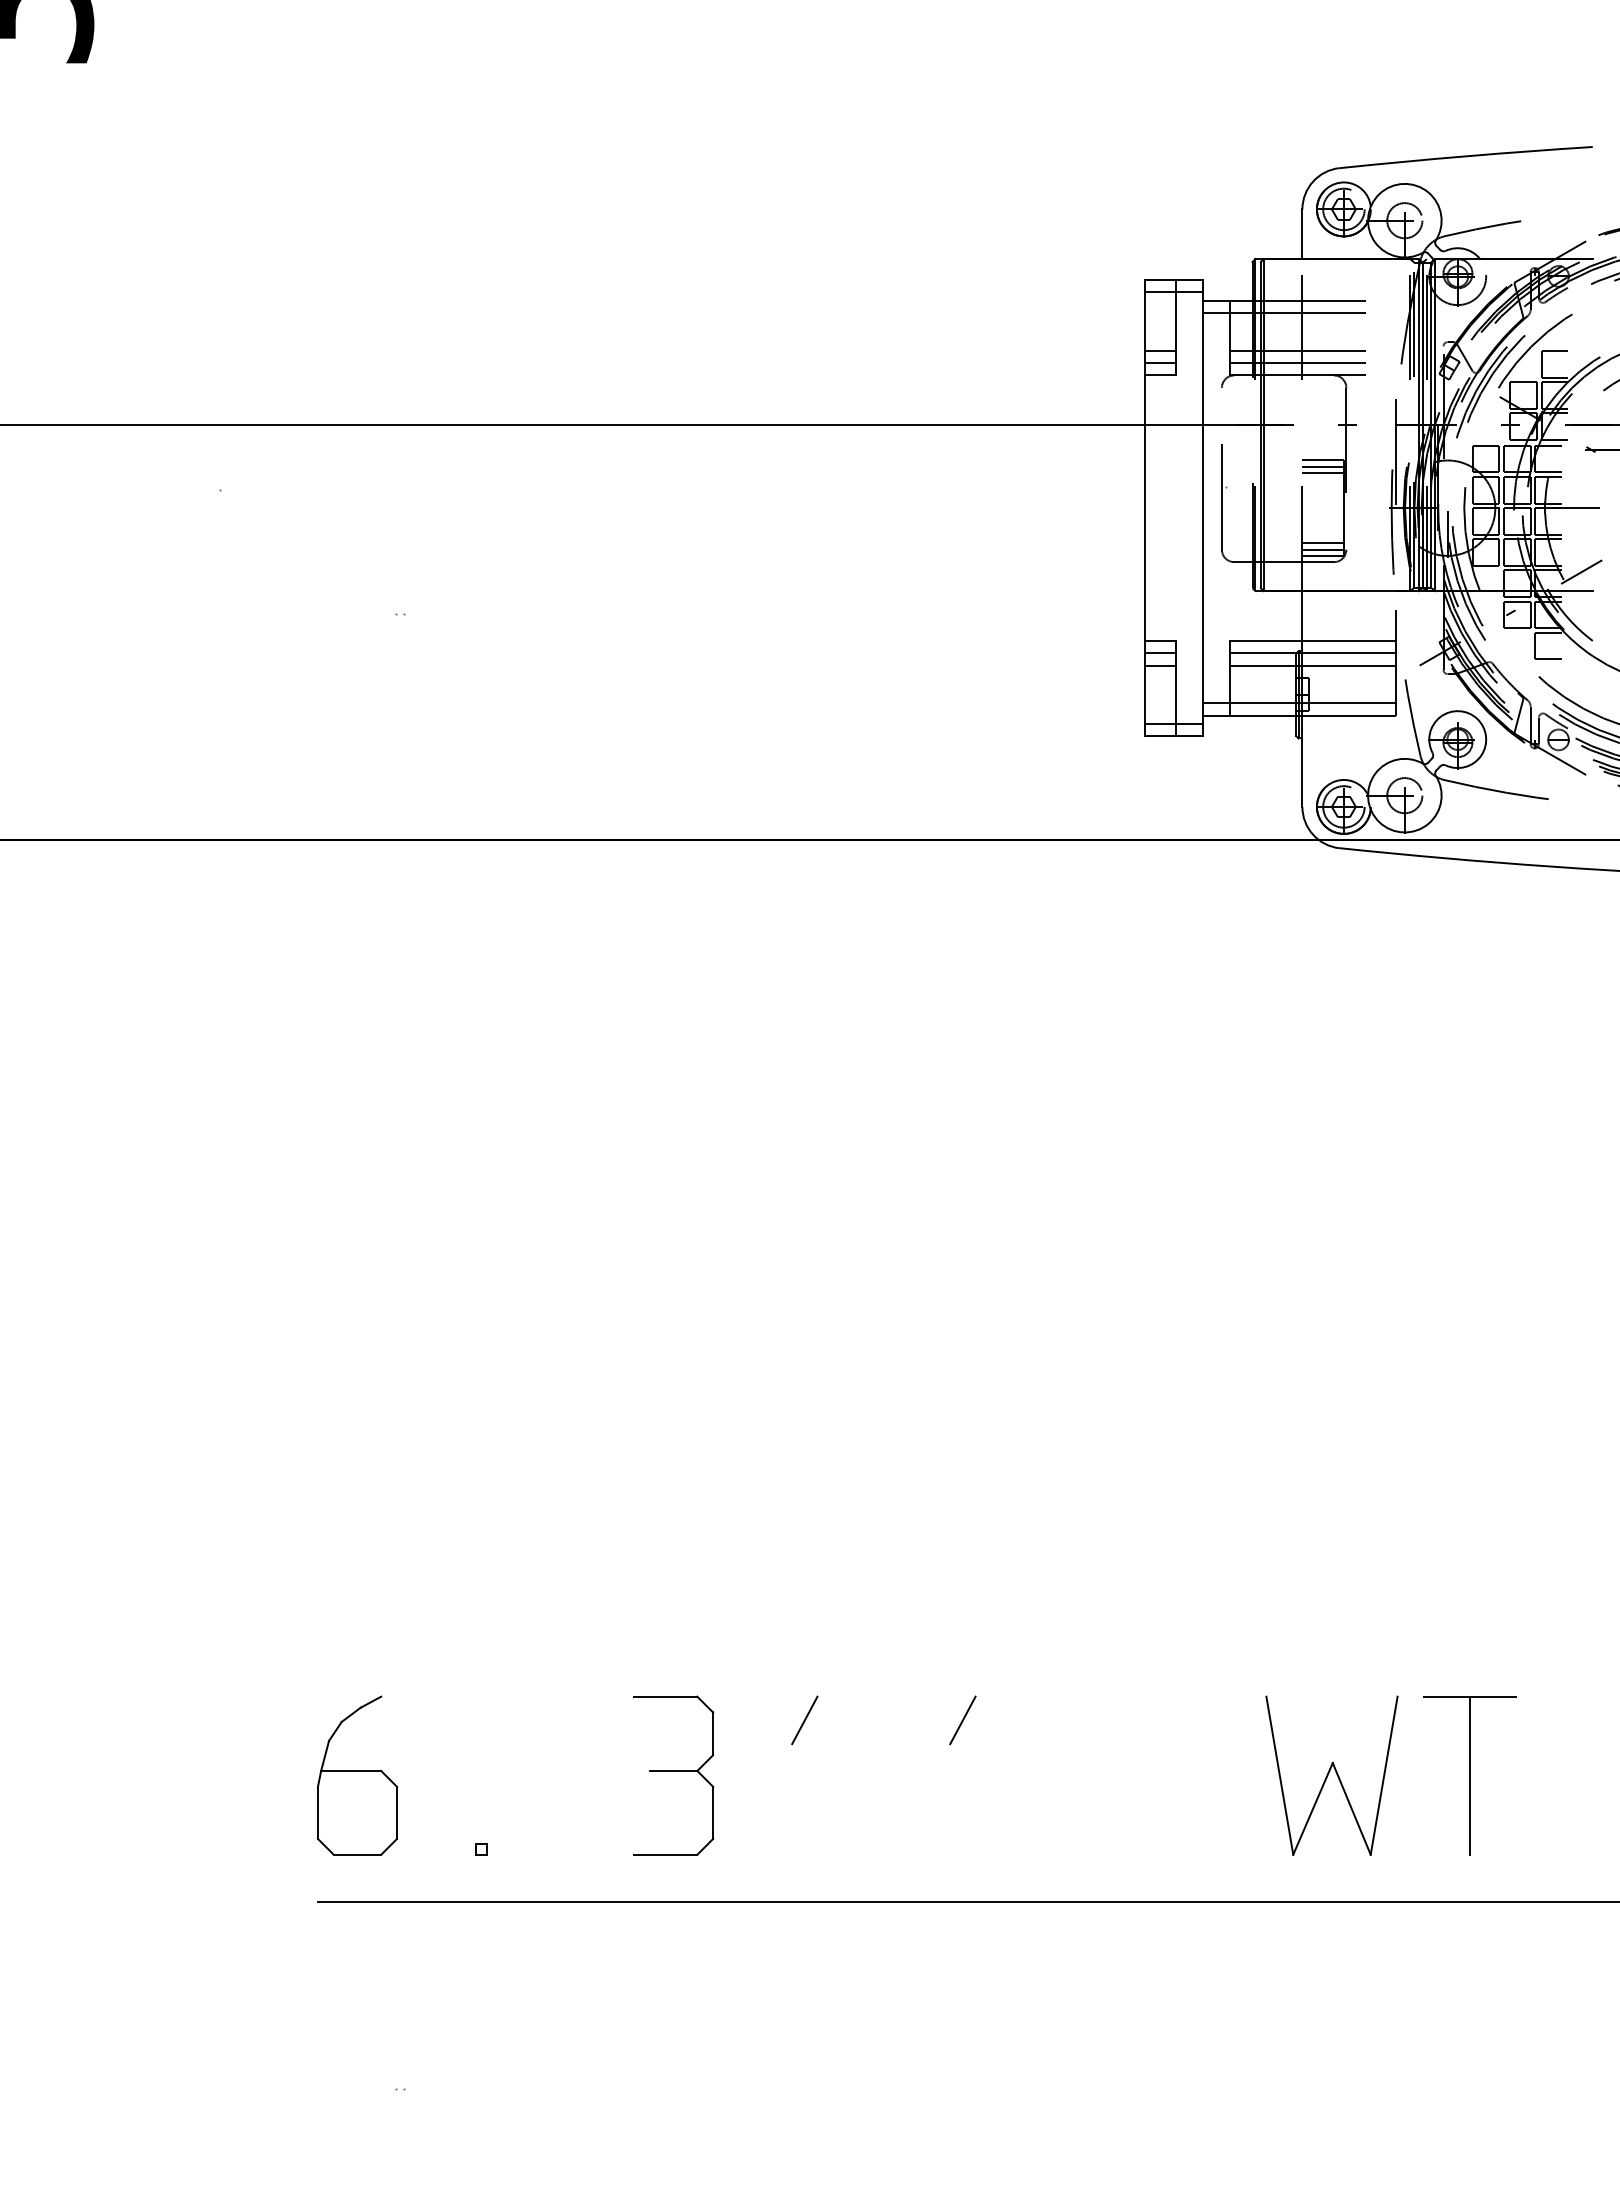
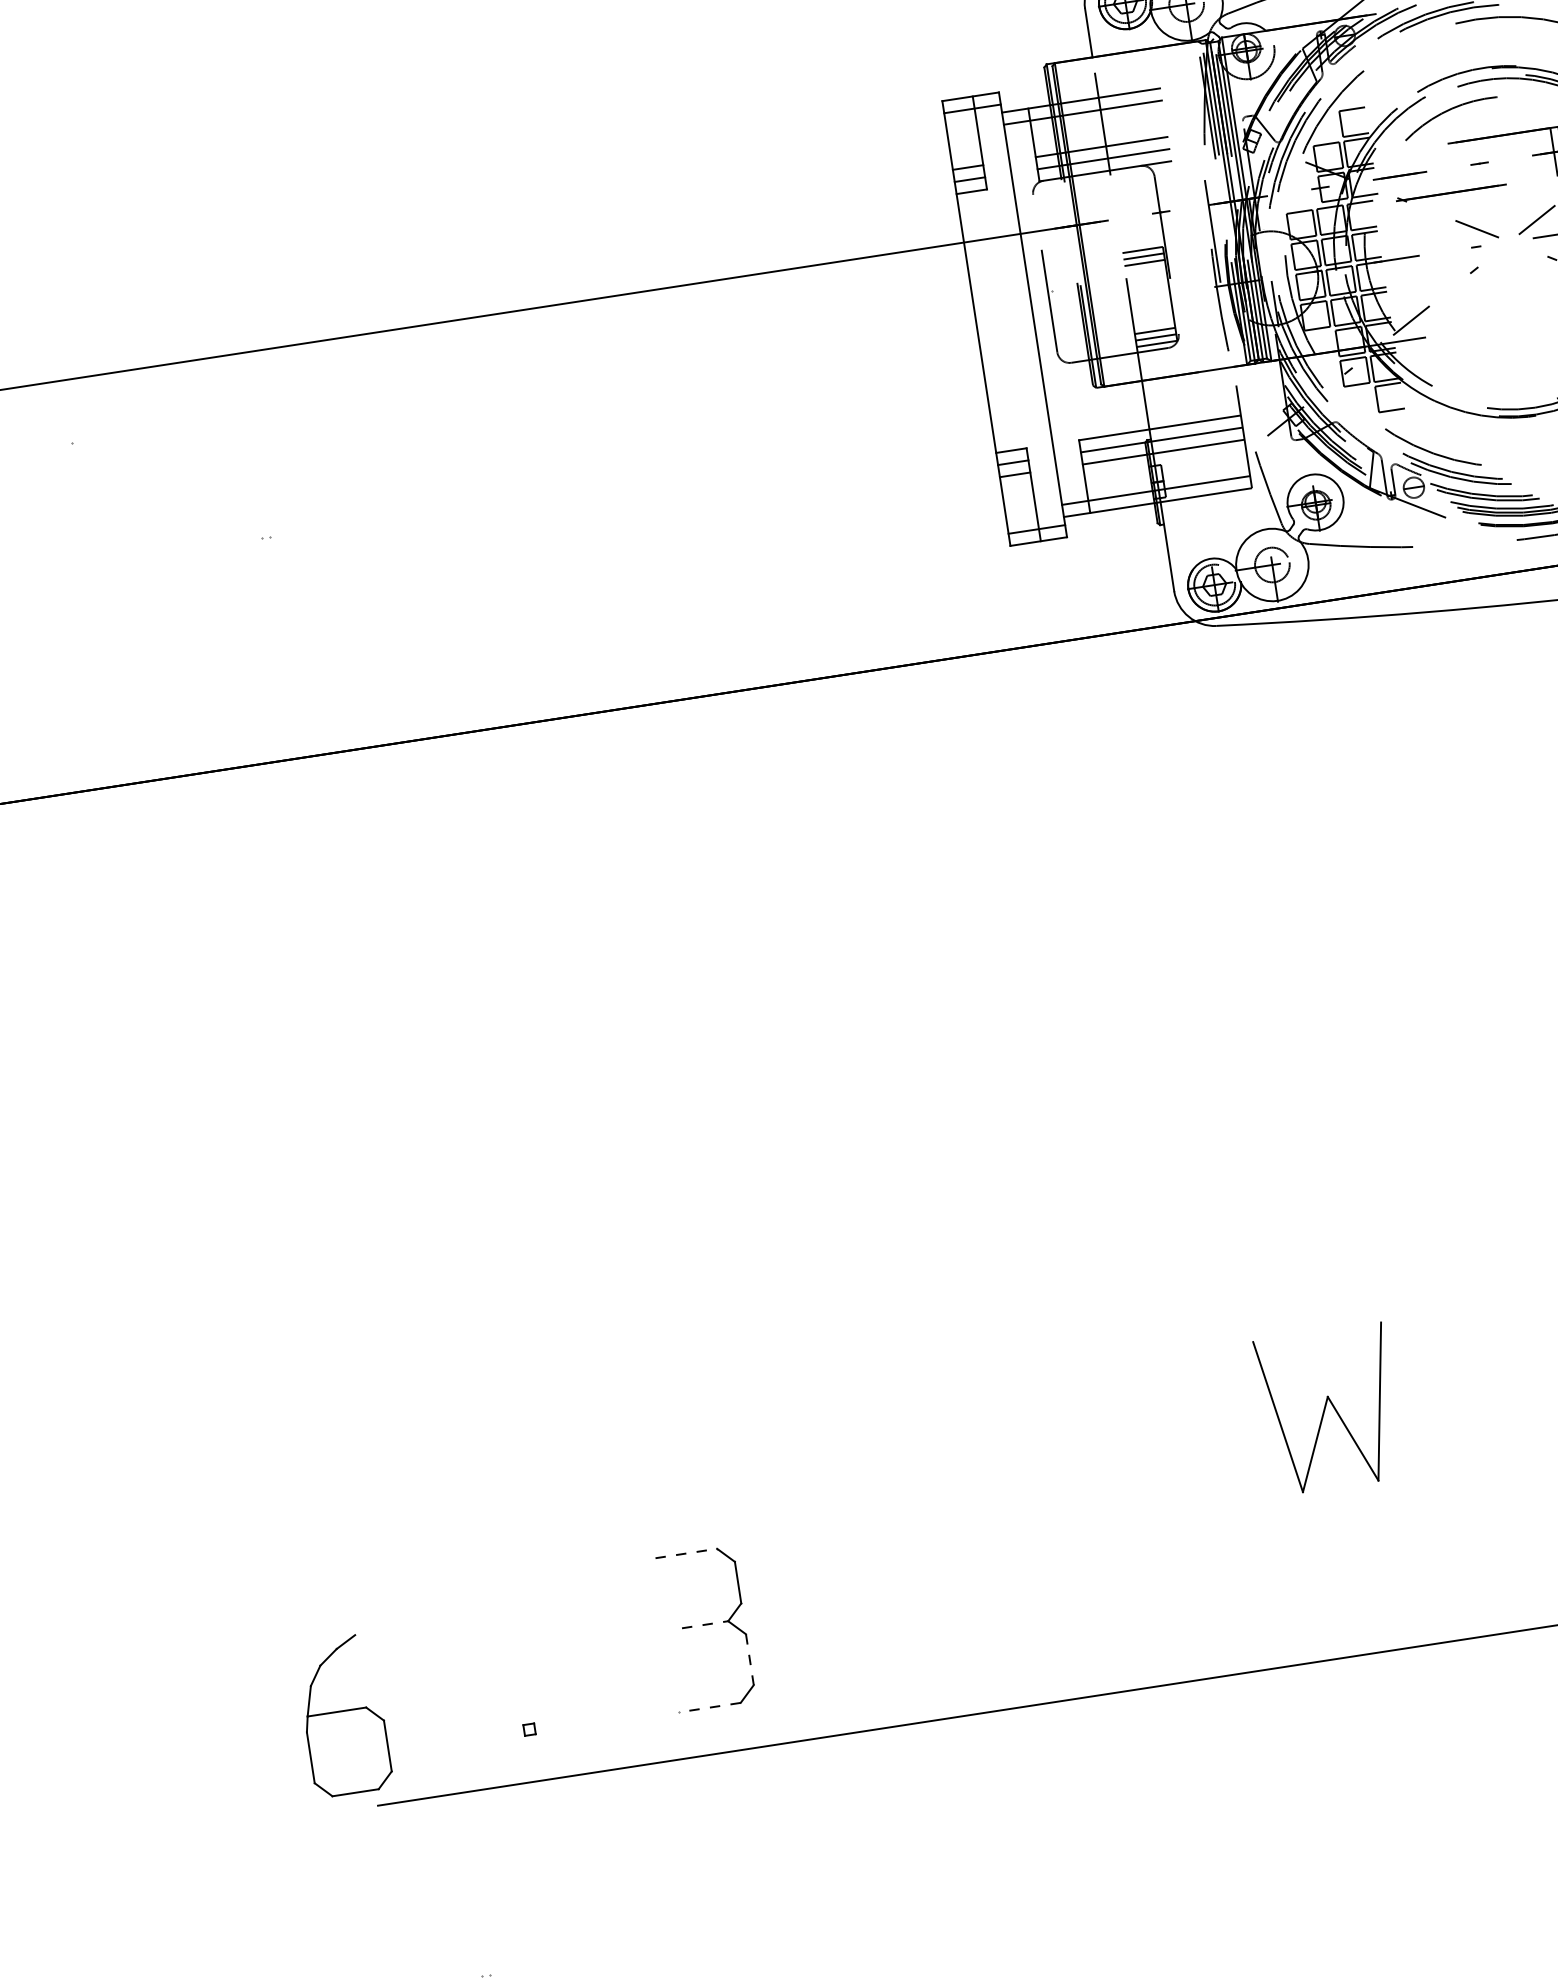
line: (665, 1696) -> (686, 1553), solid -> dashed
line: (804, 1720) -> (825, 1556), removed
line: (962, 1720) -> (979, 1532), removed
line: (673, 1770) -> (704, 1624), solid -> dashed
part: (357, 1775) -> (343, 1715), moved
part: (1331, 1775) -> (1328, 1409), moved
part: (1469, 1775) -> (1481, 1510), removed
line: (713, 1813) -> (750, 1660), solid -> dashed
line: (665, 1854) -> (709, 1707), solid -> dashed

